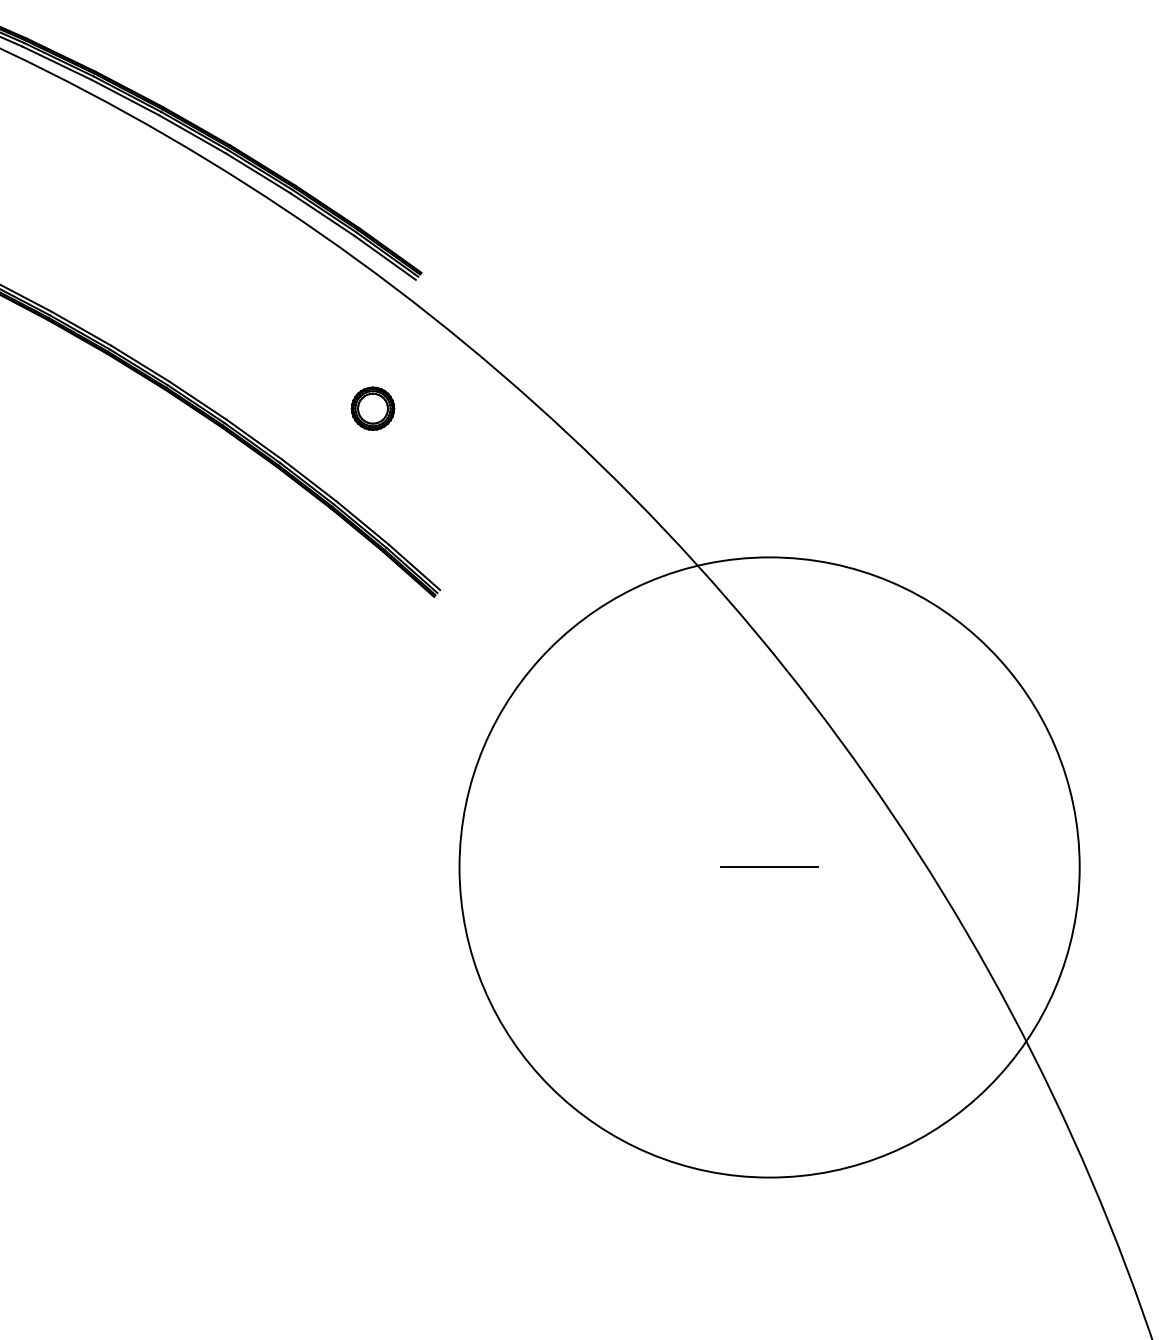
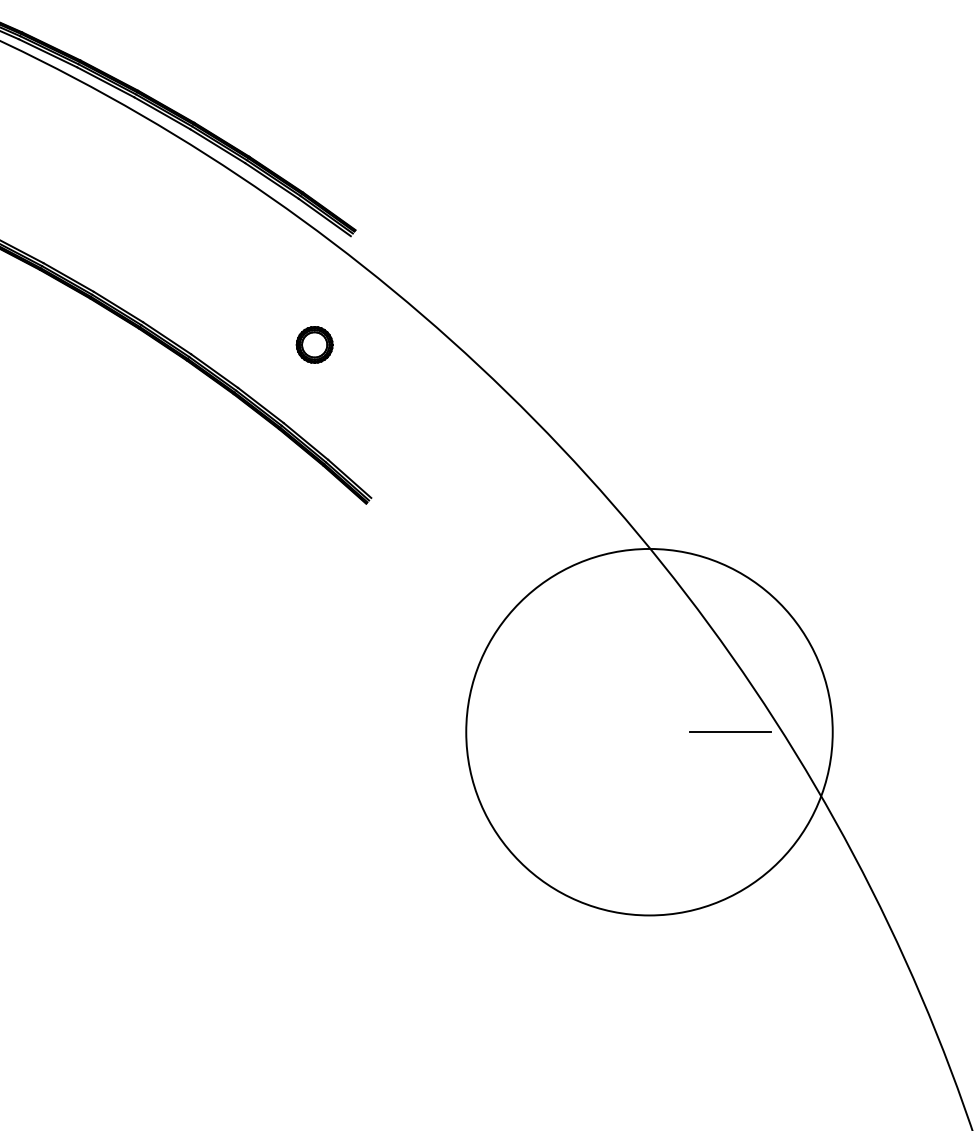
line: (769, 866) -> (730, 731), moved
circle: (769, 867) -> (649, 732), size x0.7

